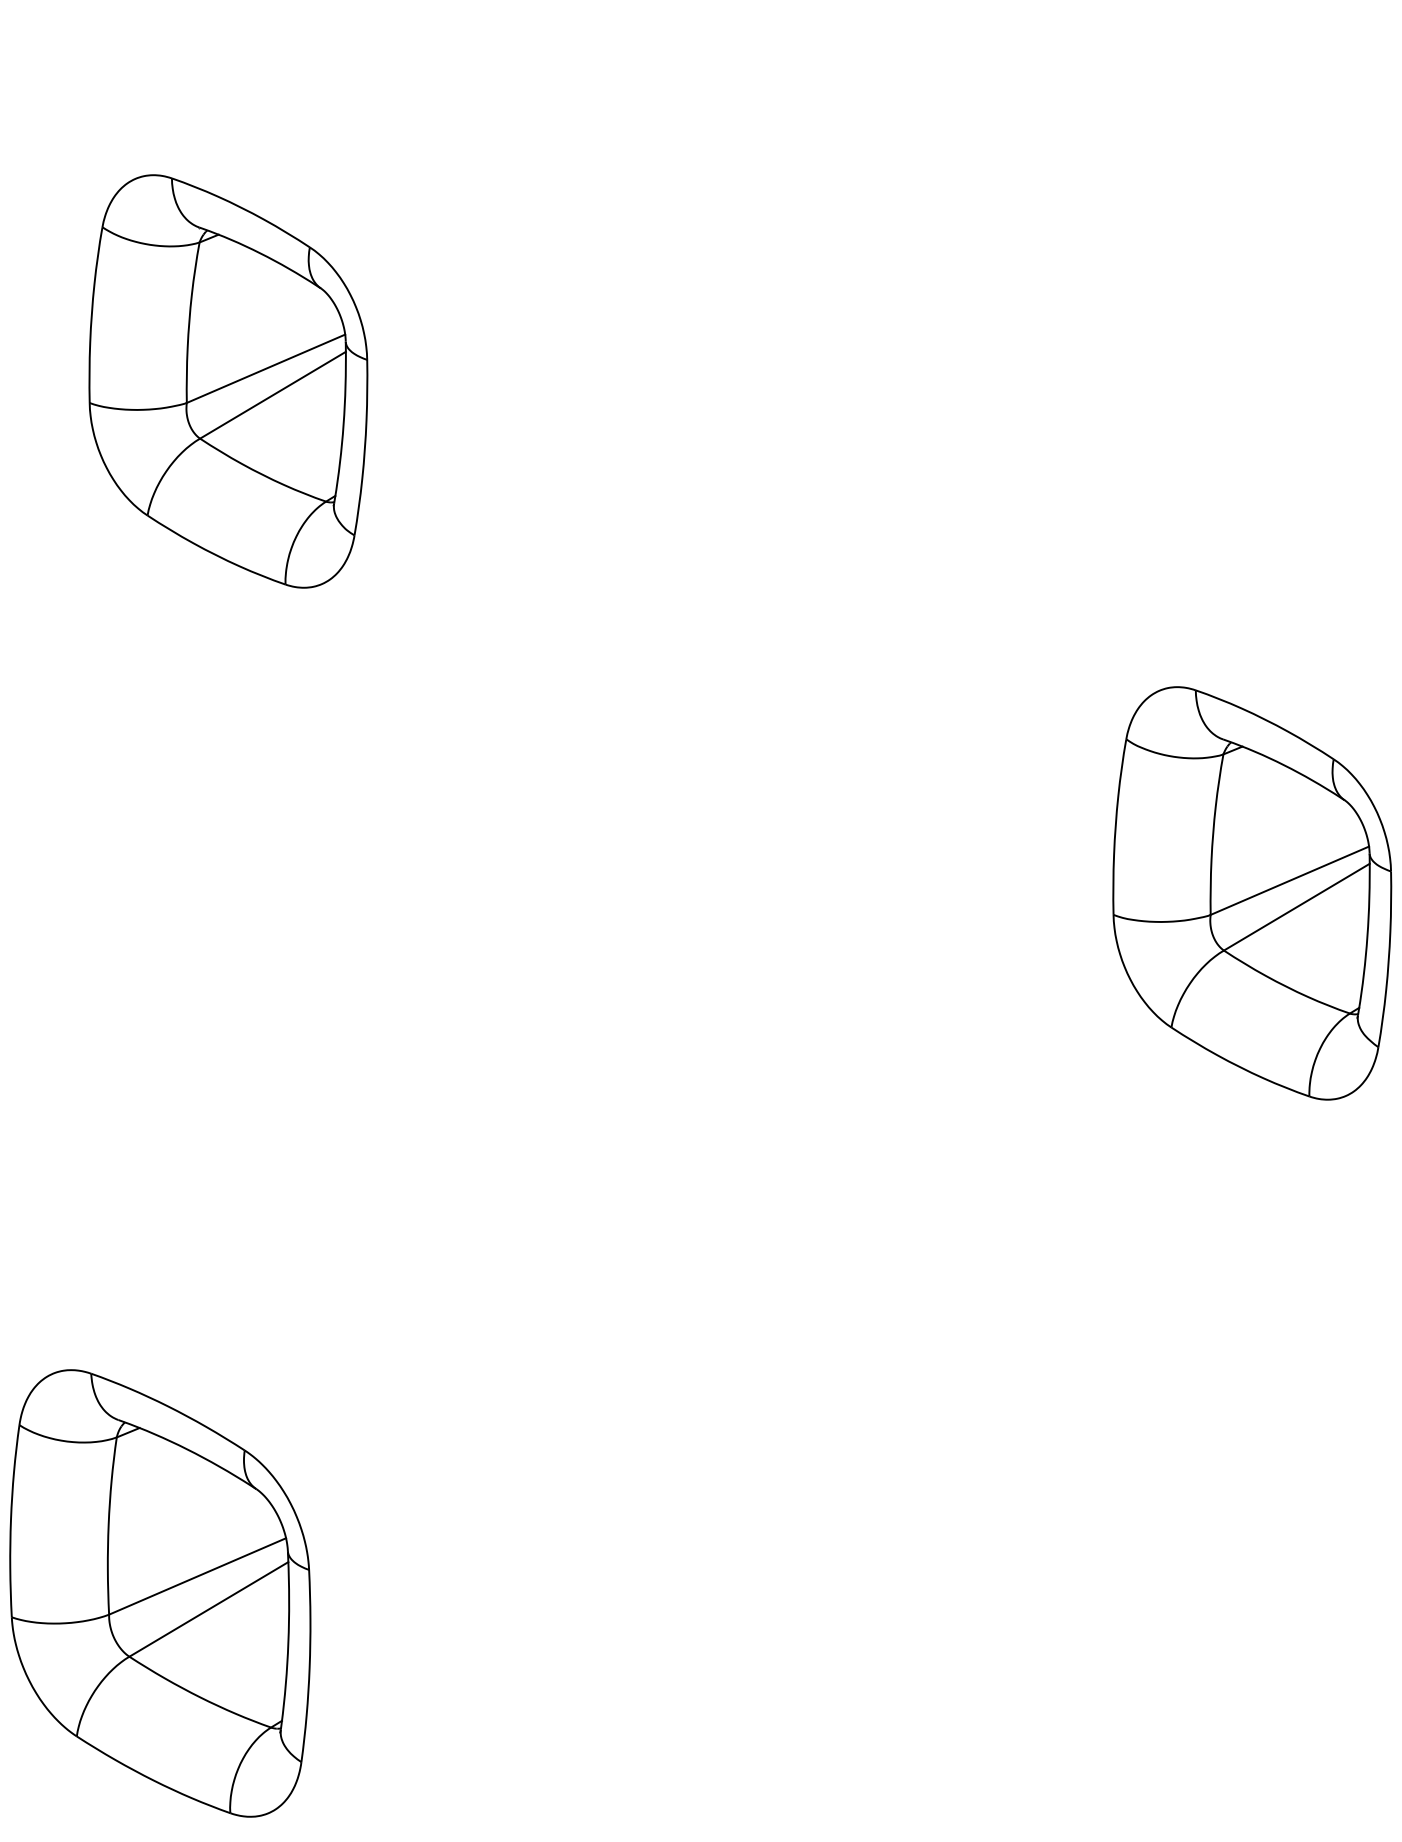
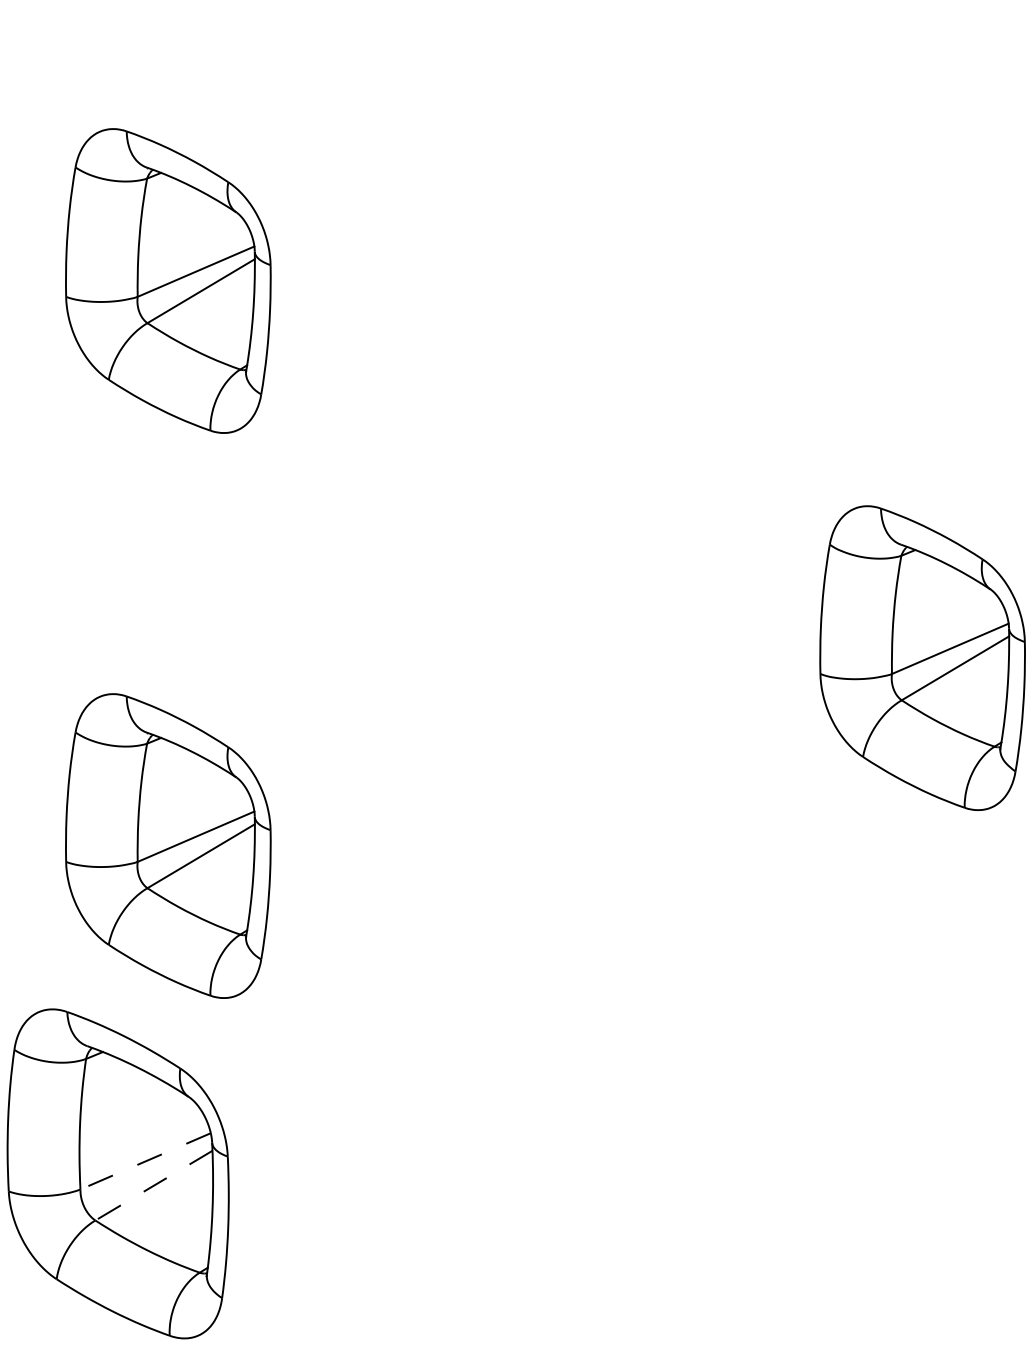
part: (228, 1148) -> (168, 846), added
line: (197, 1576) -> (145, 1161), solid -> dashed
line: (208, 1609) -> (153, 1185), solid -> dashed

